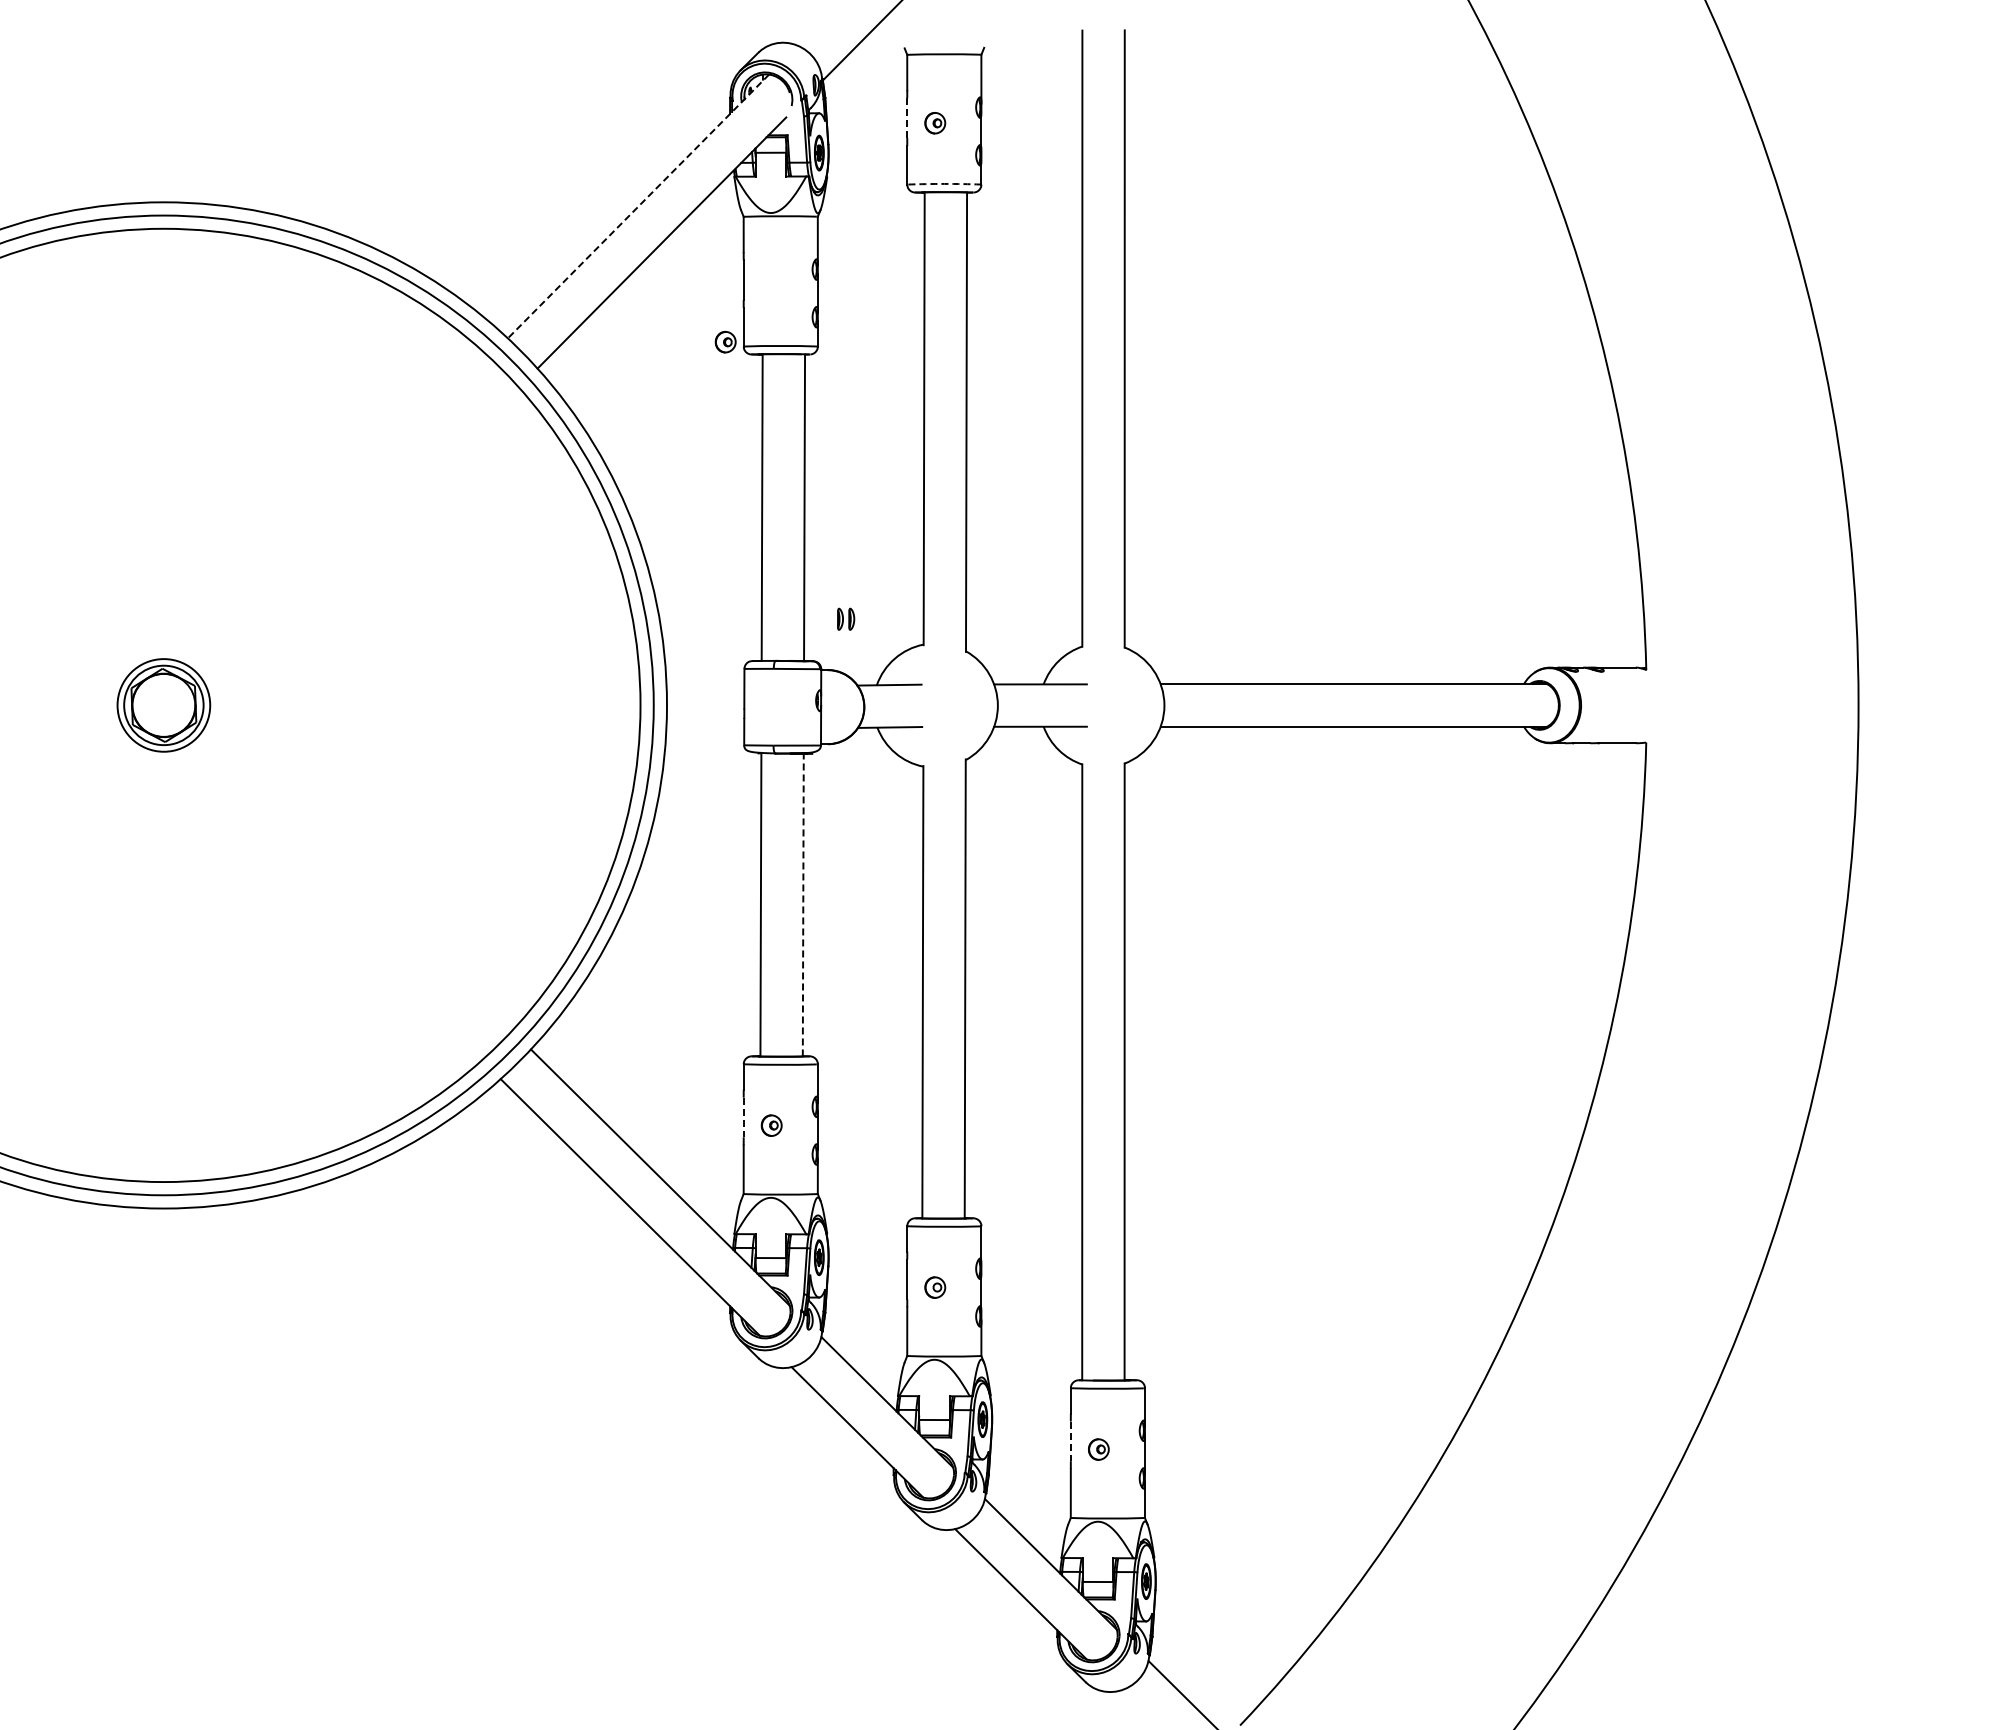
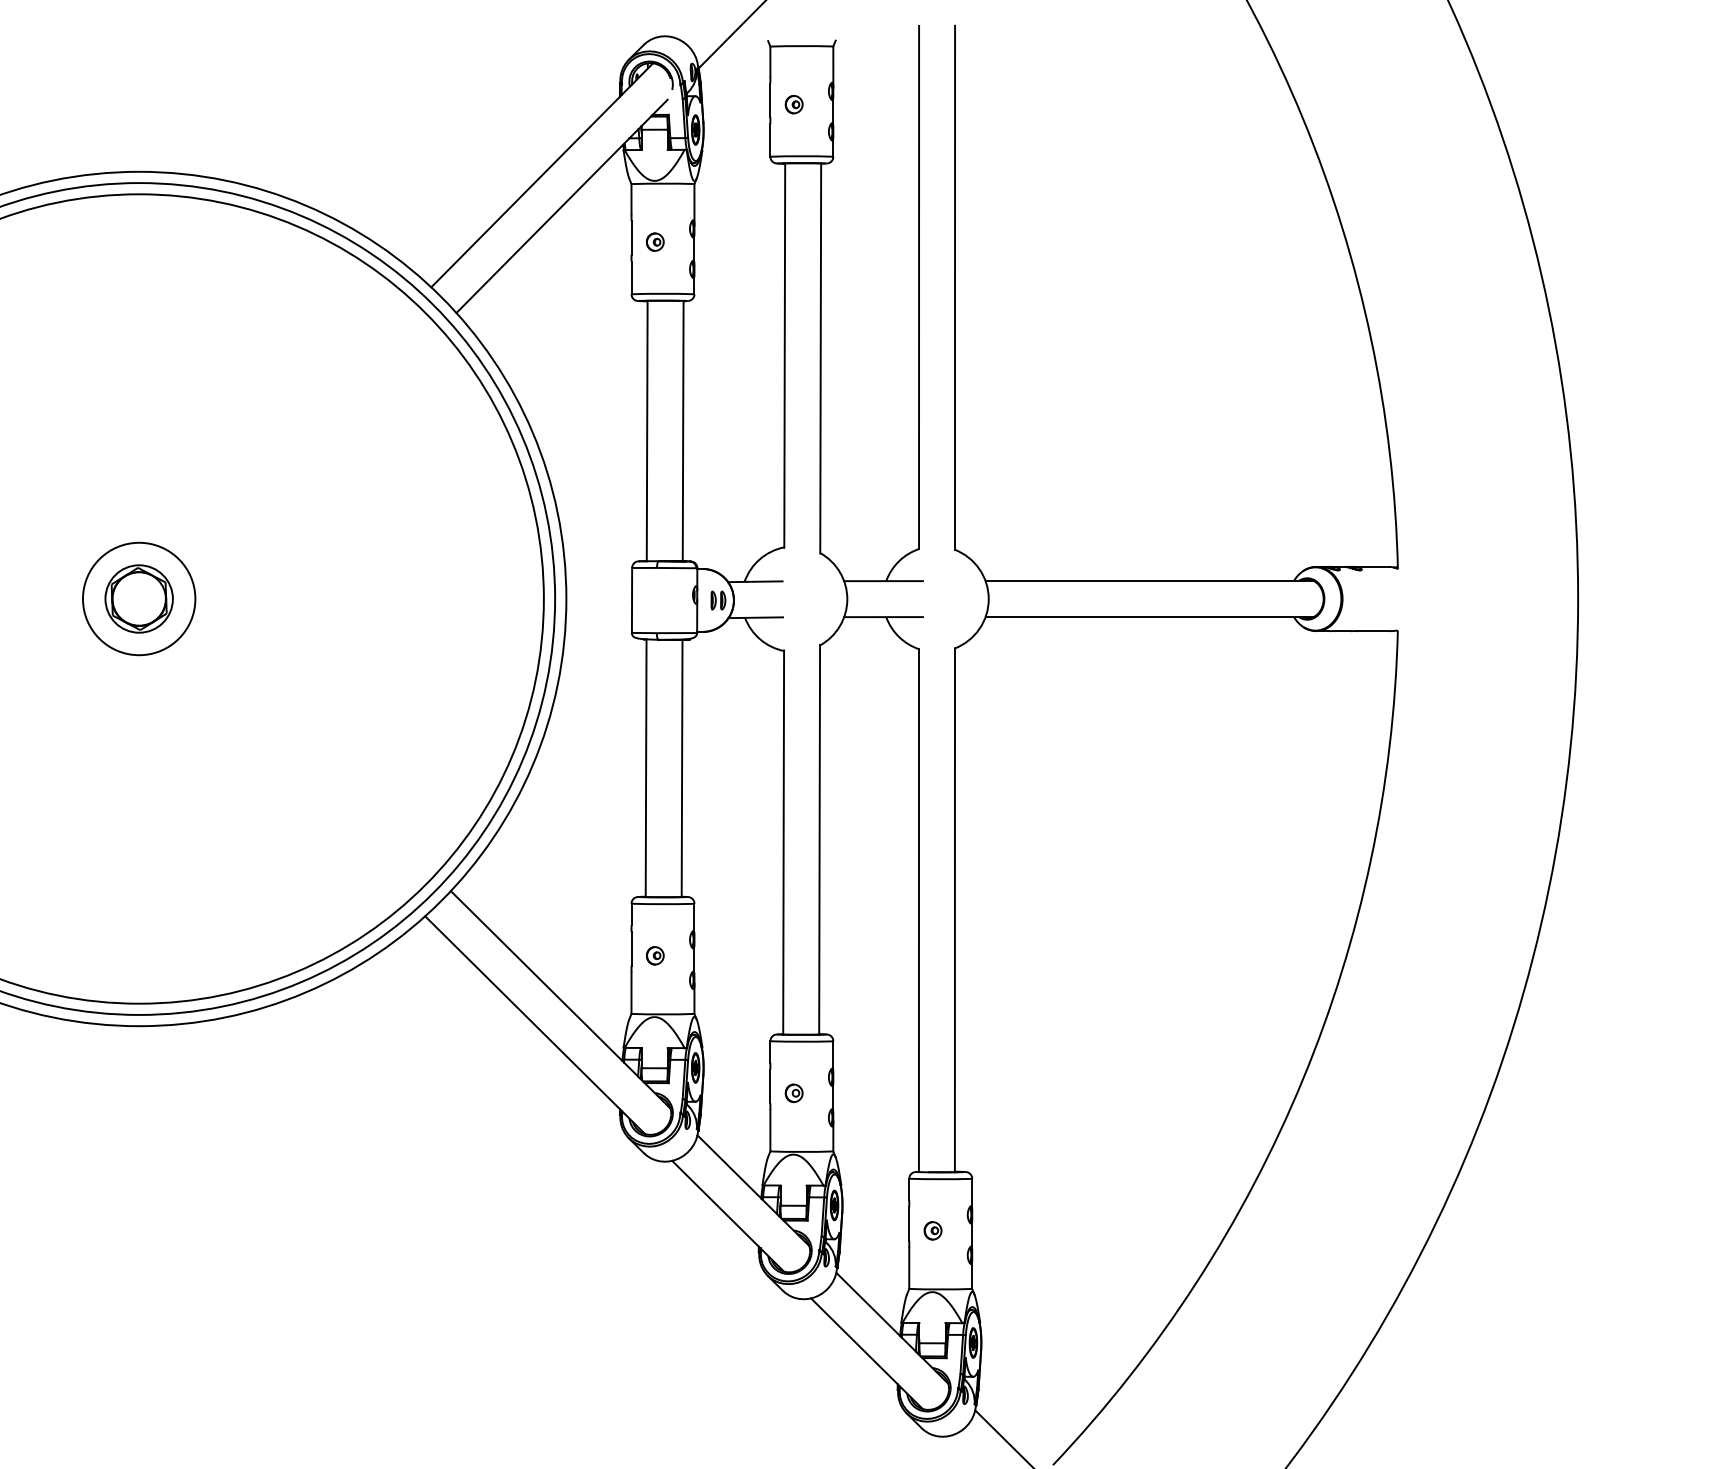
line: (907, 118) -> (770, 100), dashed -> solid
arc: (944, 183) -> (802, 155), dashed -> solid
line: (638, 206) -> (542, 175), dashed -> solid
part: (725, 341) -> (655, 241), moved
part: (846, 618) -> (718, 599), moved
circle: (163, 705) -> (138, 599), size x1.43
line: (803, 904) -> (682, 768), dashed -> solid
line: (743, 1117) -> (631, 948), dashed -> solid
line: (1070, 1441) -> (908, 1224), dashed -> solid

